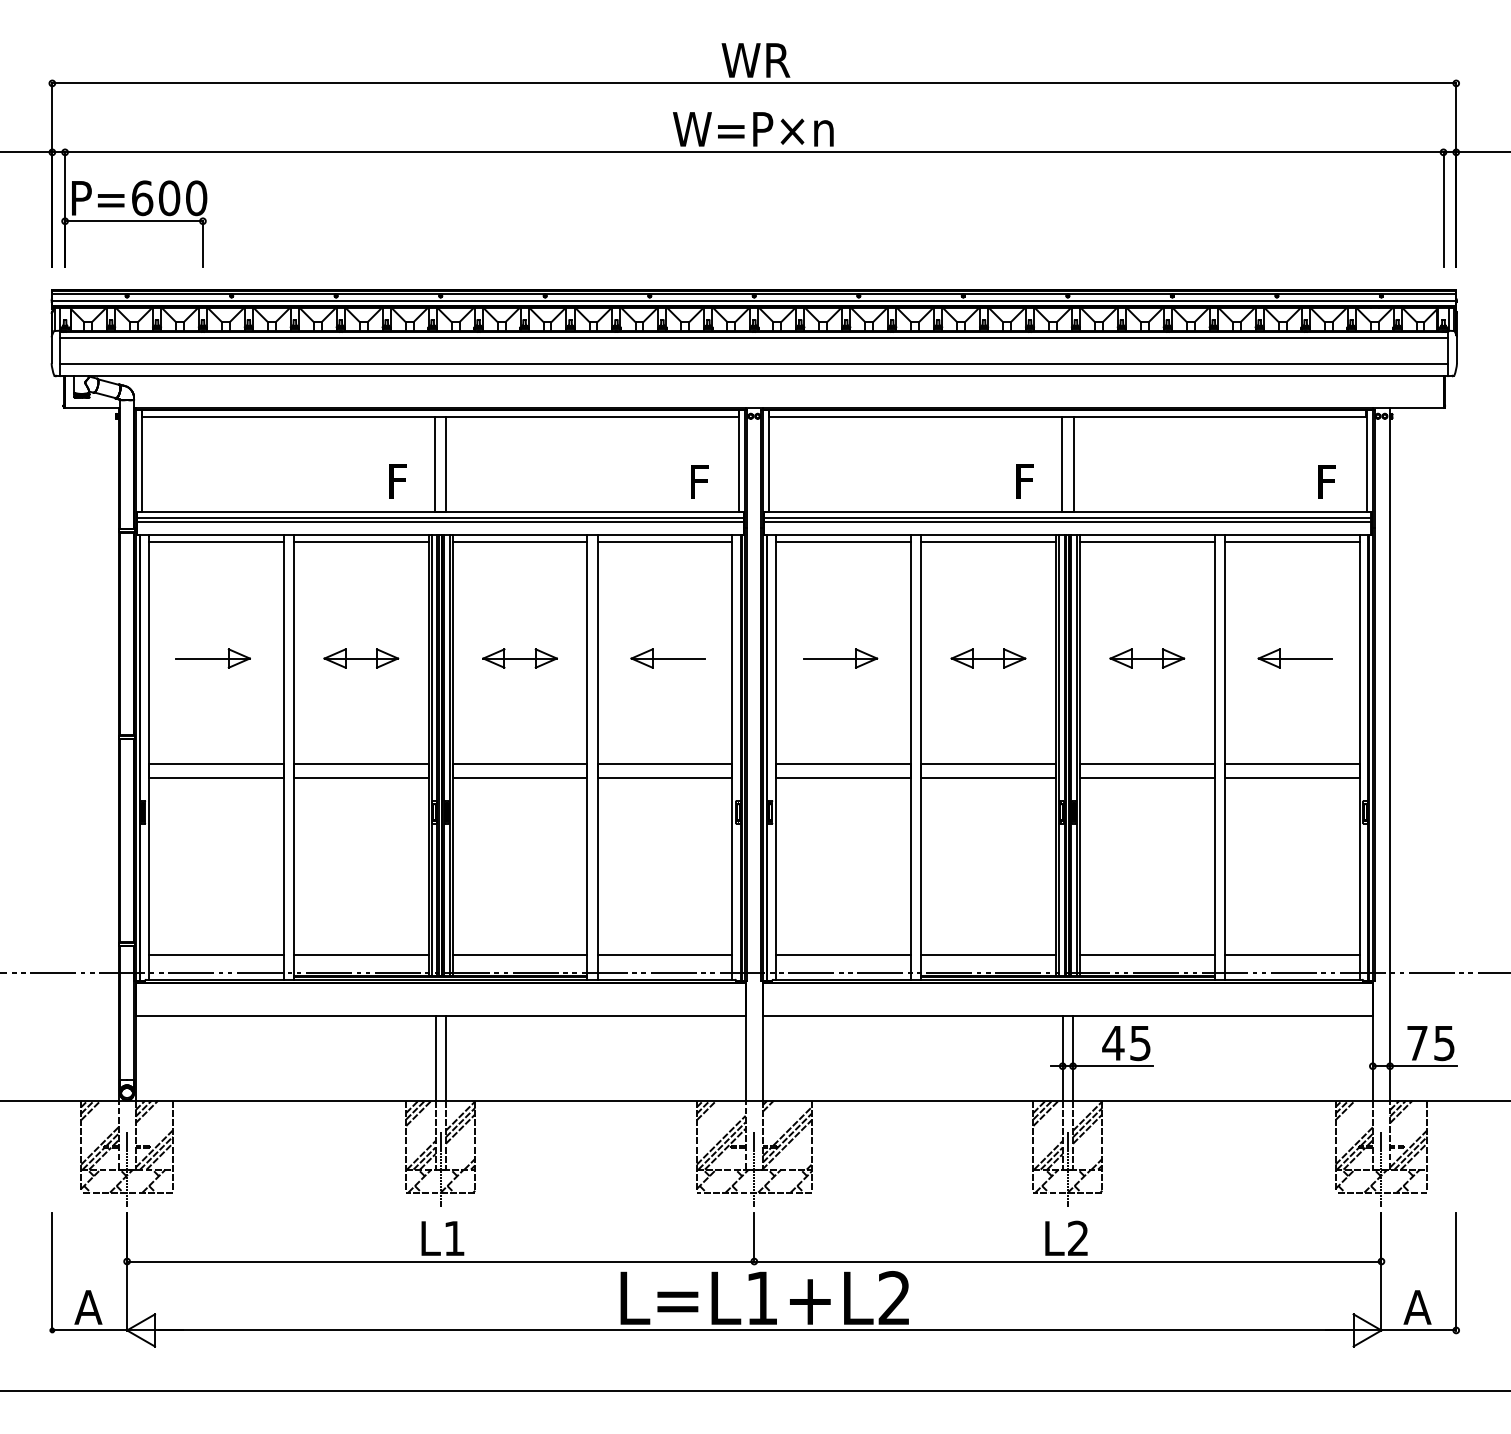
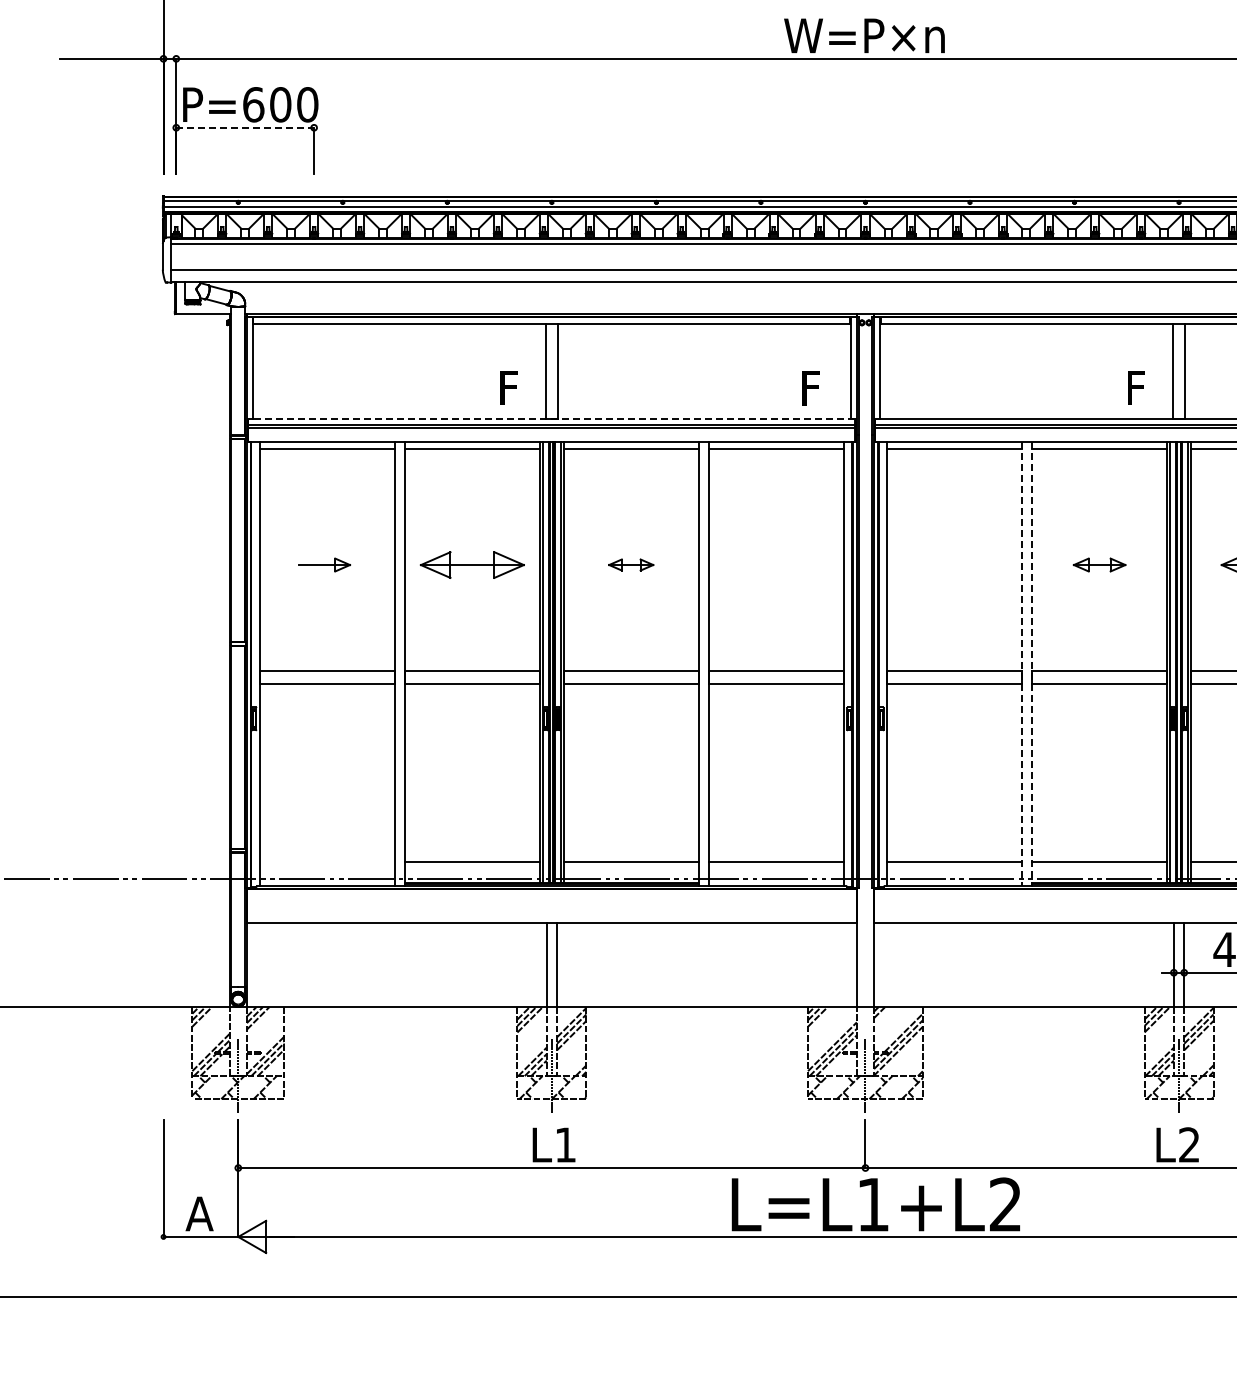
line: (134, 221) -> (245, 128), solid -> dashed
line: (440, 512) -> (551, 419), solid -> dashed
part: (212, 658) -> (323, 565), size x0.7
part: (361, 658) -> (472, 565), size x1.4
part: (519, 658) -> (630, 565), size x0.6
part: (667, 658) -> (778, 565), removed
part: (840, 658) -> (951, 565), removed
part: (988, 658) -> (1099, 565), size x0.7
line: (910, 757) -> (1021, 664), solid -> dashed
line: (921, 757) -> (1032, 664), solid -> dashed
line: (215, 955) -> (326, 862), removed

